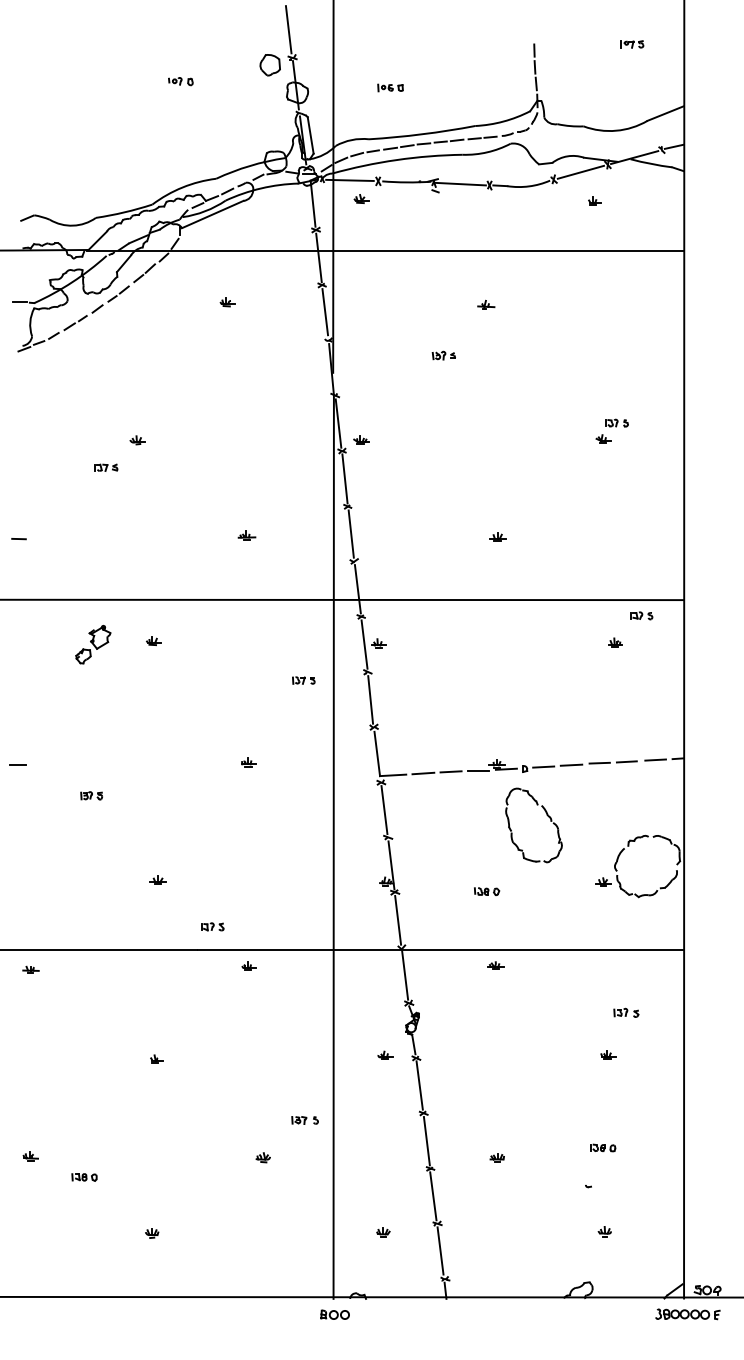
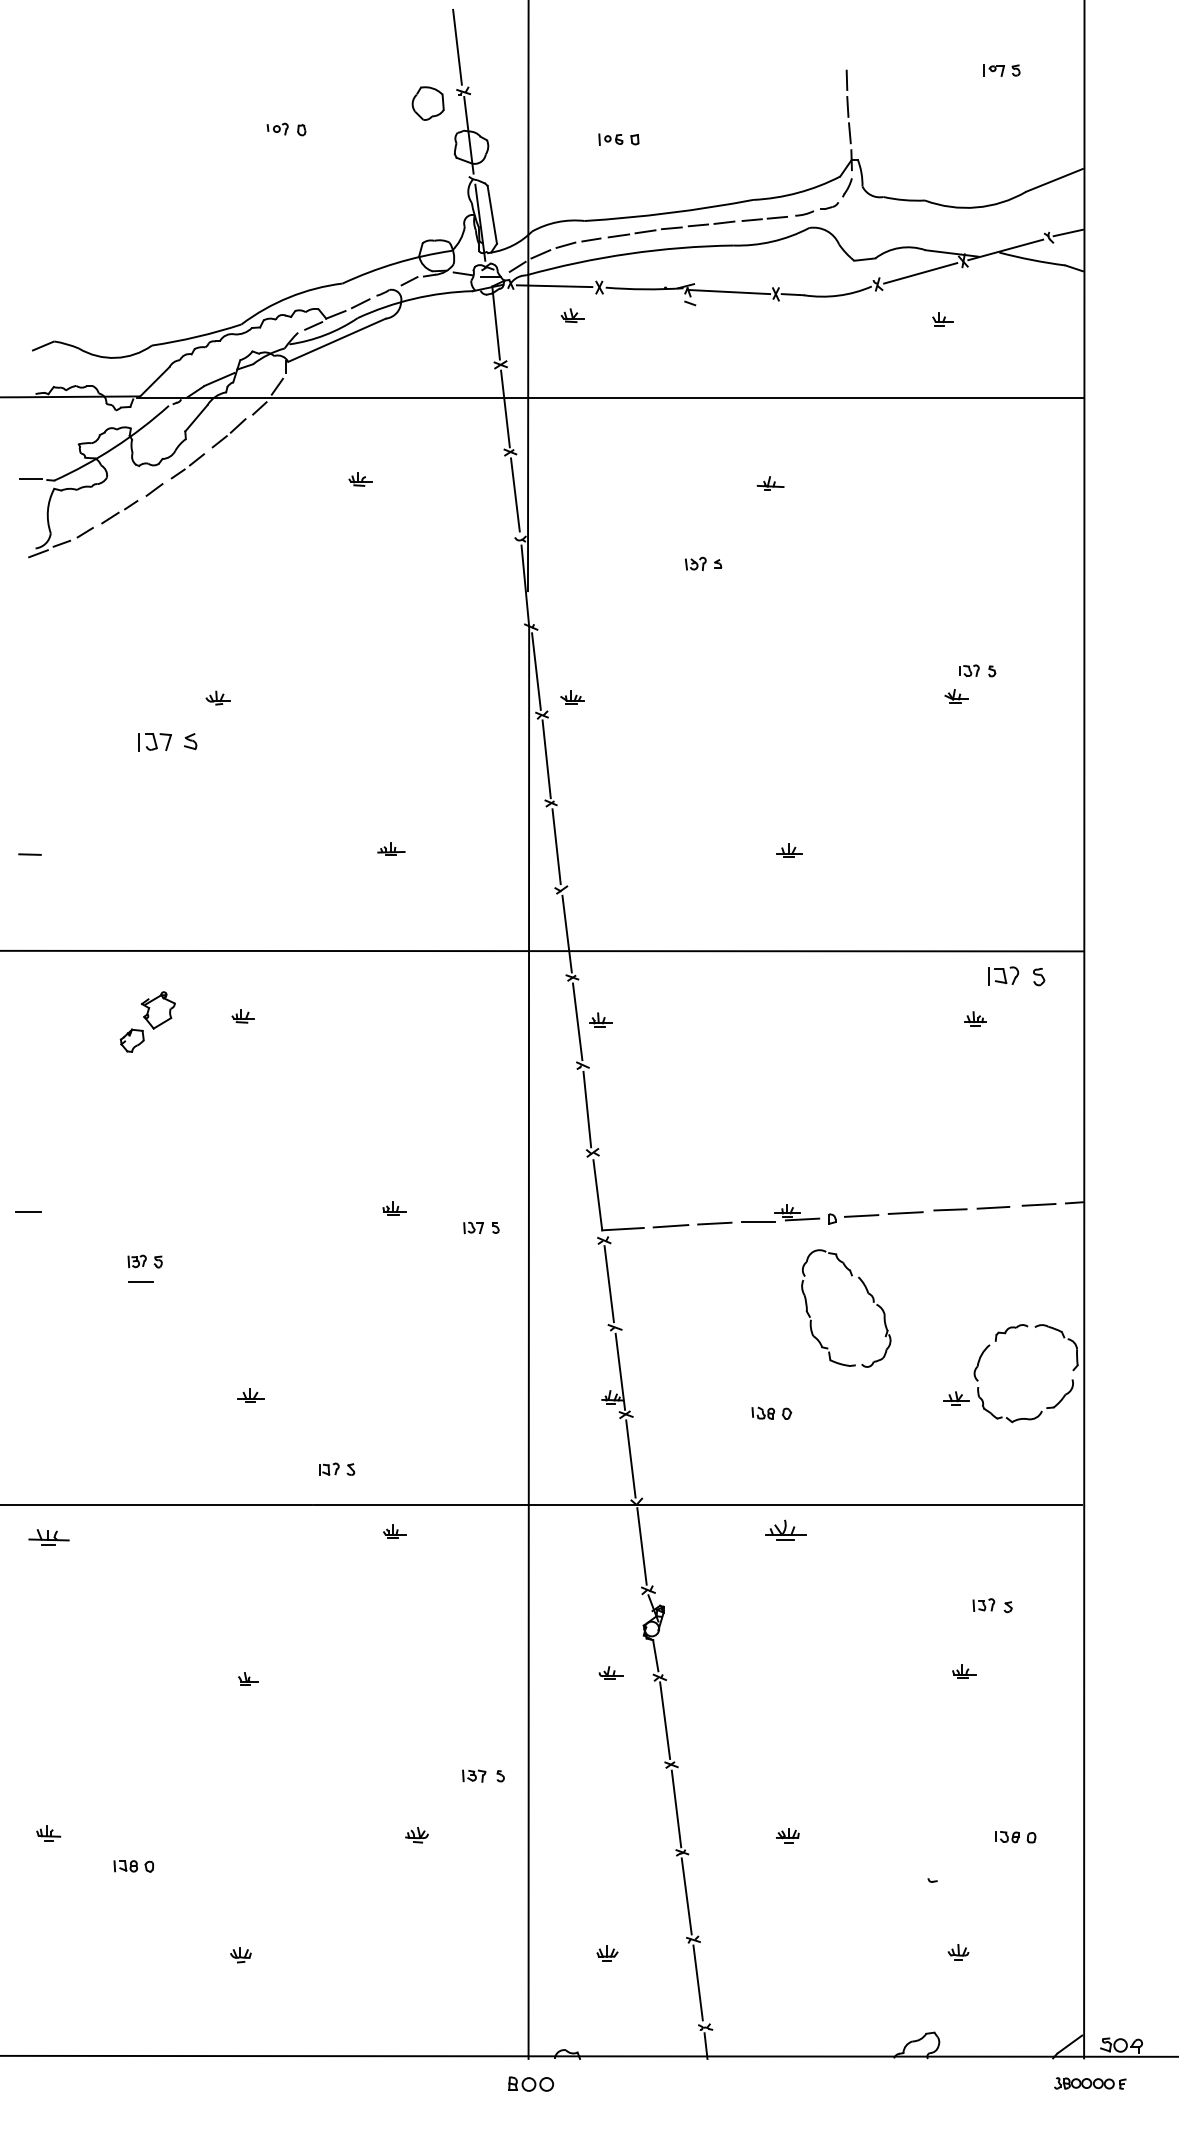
part: (106, 467) -> (168, 741), size x1.6
part: (641, 615) -> (1016, 975), size x1.6
part: (303, 680) -> (480, 1227), moved
line: (88, 808) -> (140, 1281), added
part: (495, 965) -> (785, 1530), size x1.6
part: (30, 969) -> (48, 1536), size x1.6
part: (603, 1147) -> (1016, 1836), moved
part: (687, 1314) -> (1089, 2083), size x0.7

